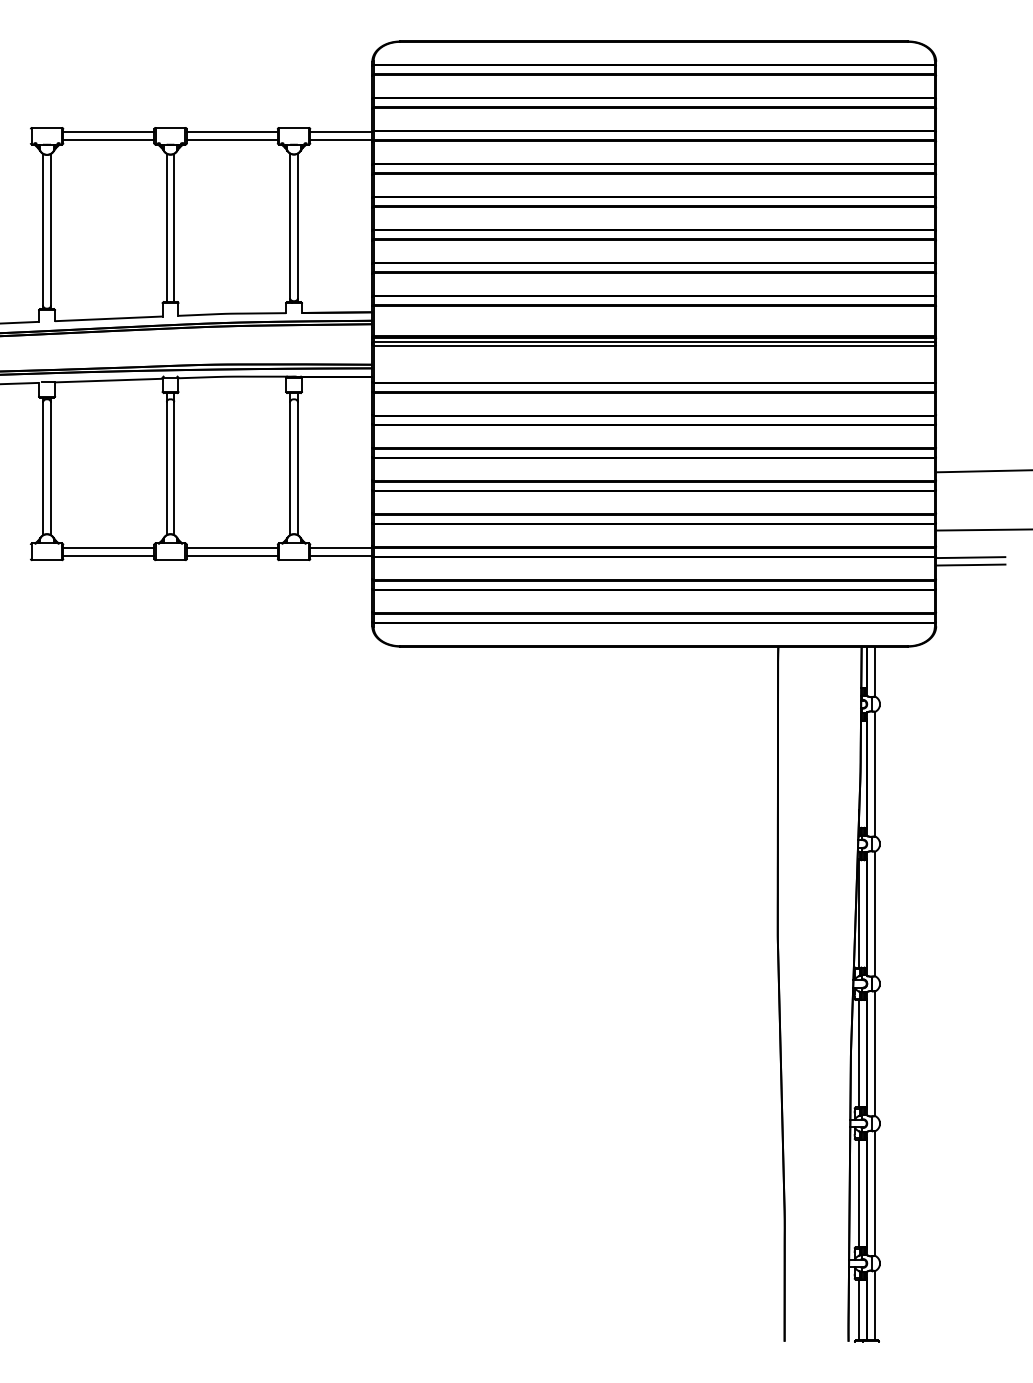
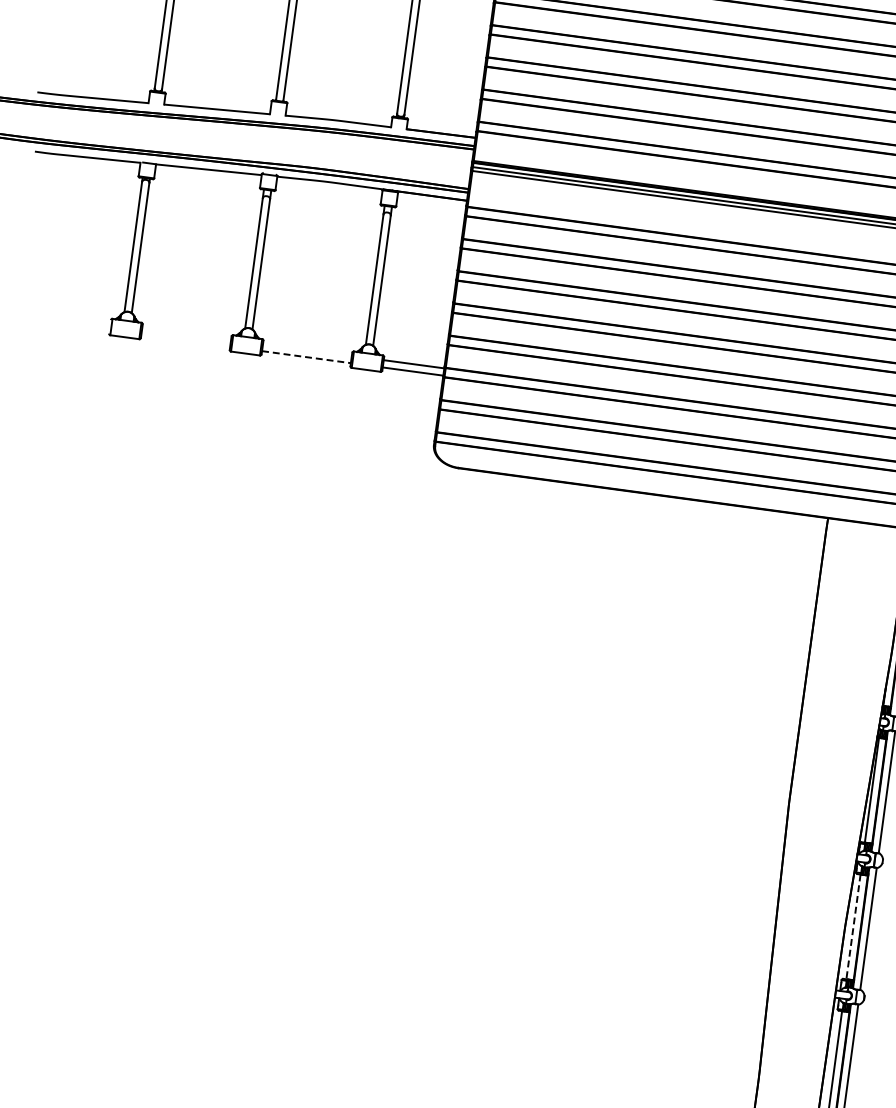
line: (108, 548) -> (186, 333), removed
line: (231, 548) -> (306, 350), removed
line: (108, 555) -> (185, 340), removed
line: (232, 555) -> (306, 357), solid -> dashed
line: (859, 1053) -> (853, 926), solid -> dashed

